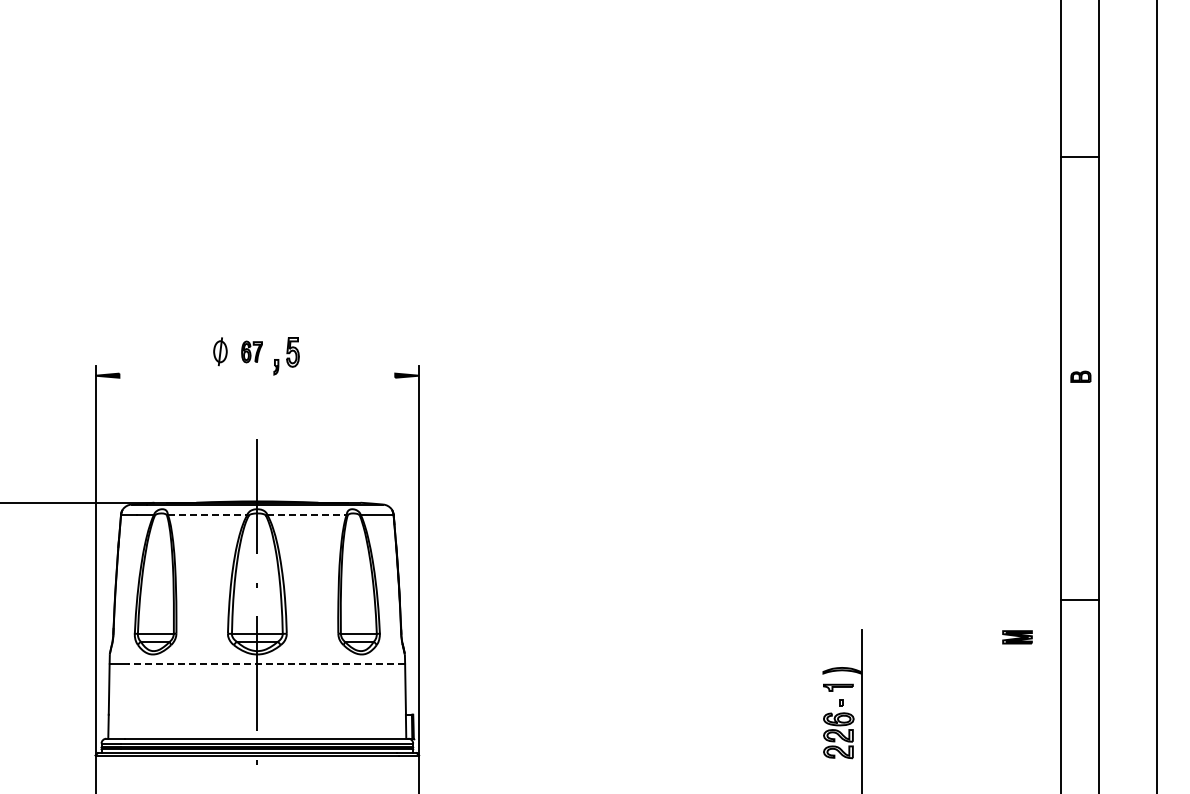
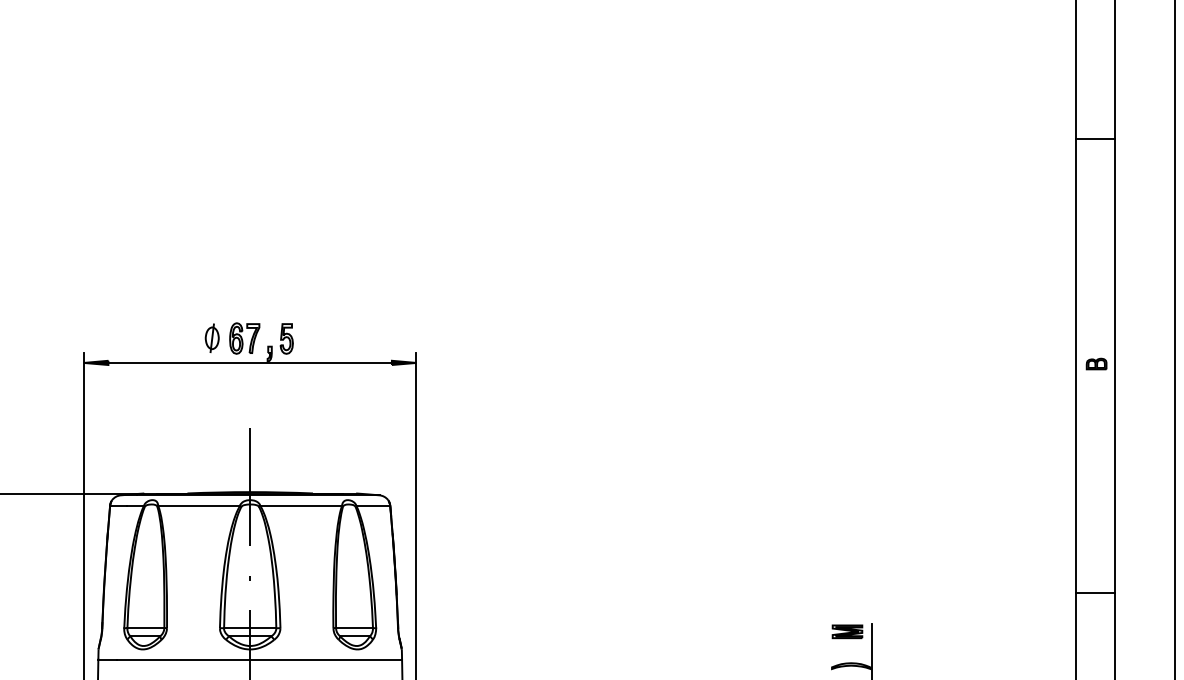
part: (251, 351) -> (244, 338), size x1.43
line: (257, 375) -> (250, 362), added
line: (207, 514) -> (198, 505), dashed -> solid
line: (307, 514) -> (301, 505), dashed -> solid
part: (1017, 637) -> (847, 631), moved
line: (266, 664) -> (259, 659), dashed -> solid

